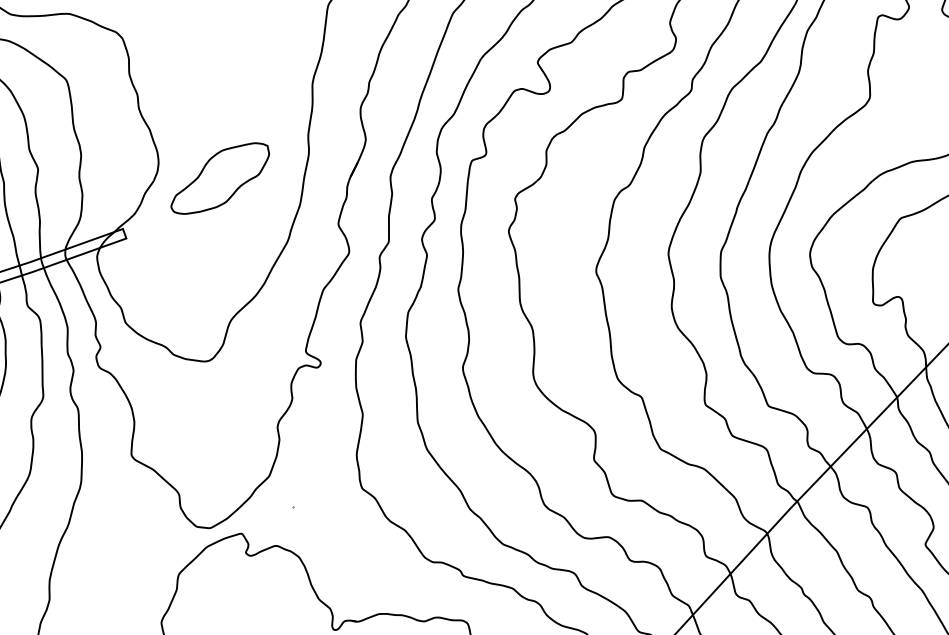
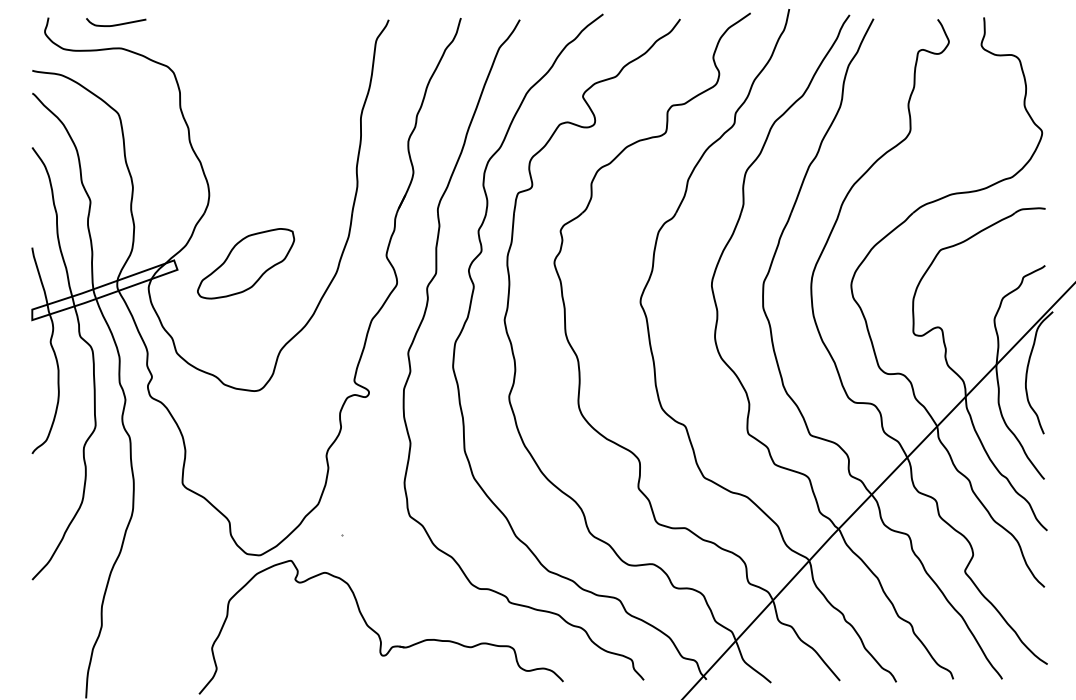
part: (220, 178) -> (246, 263), moved

